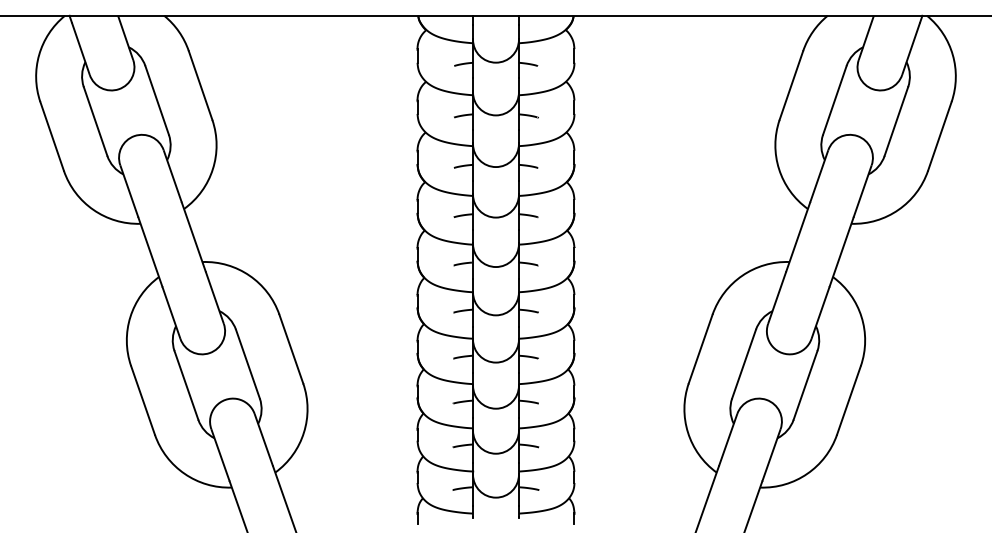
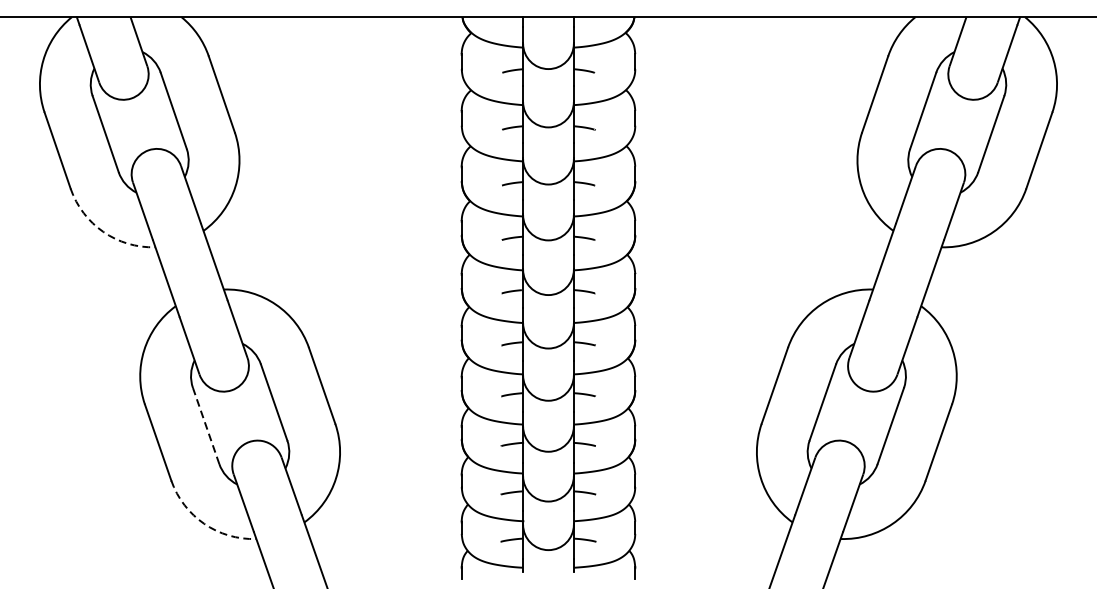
arc: (93, 209) -> (103, 231), solid -> dashed
line: (186, 384) -> (206, 424), solid -> dashed
arc: (184, 473) -> (204, 523), solid -> dashed

